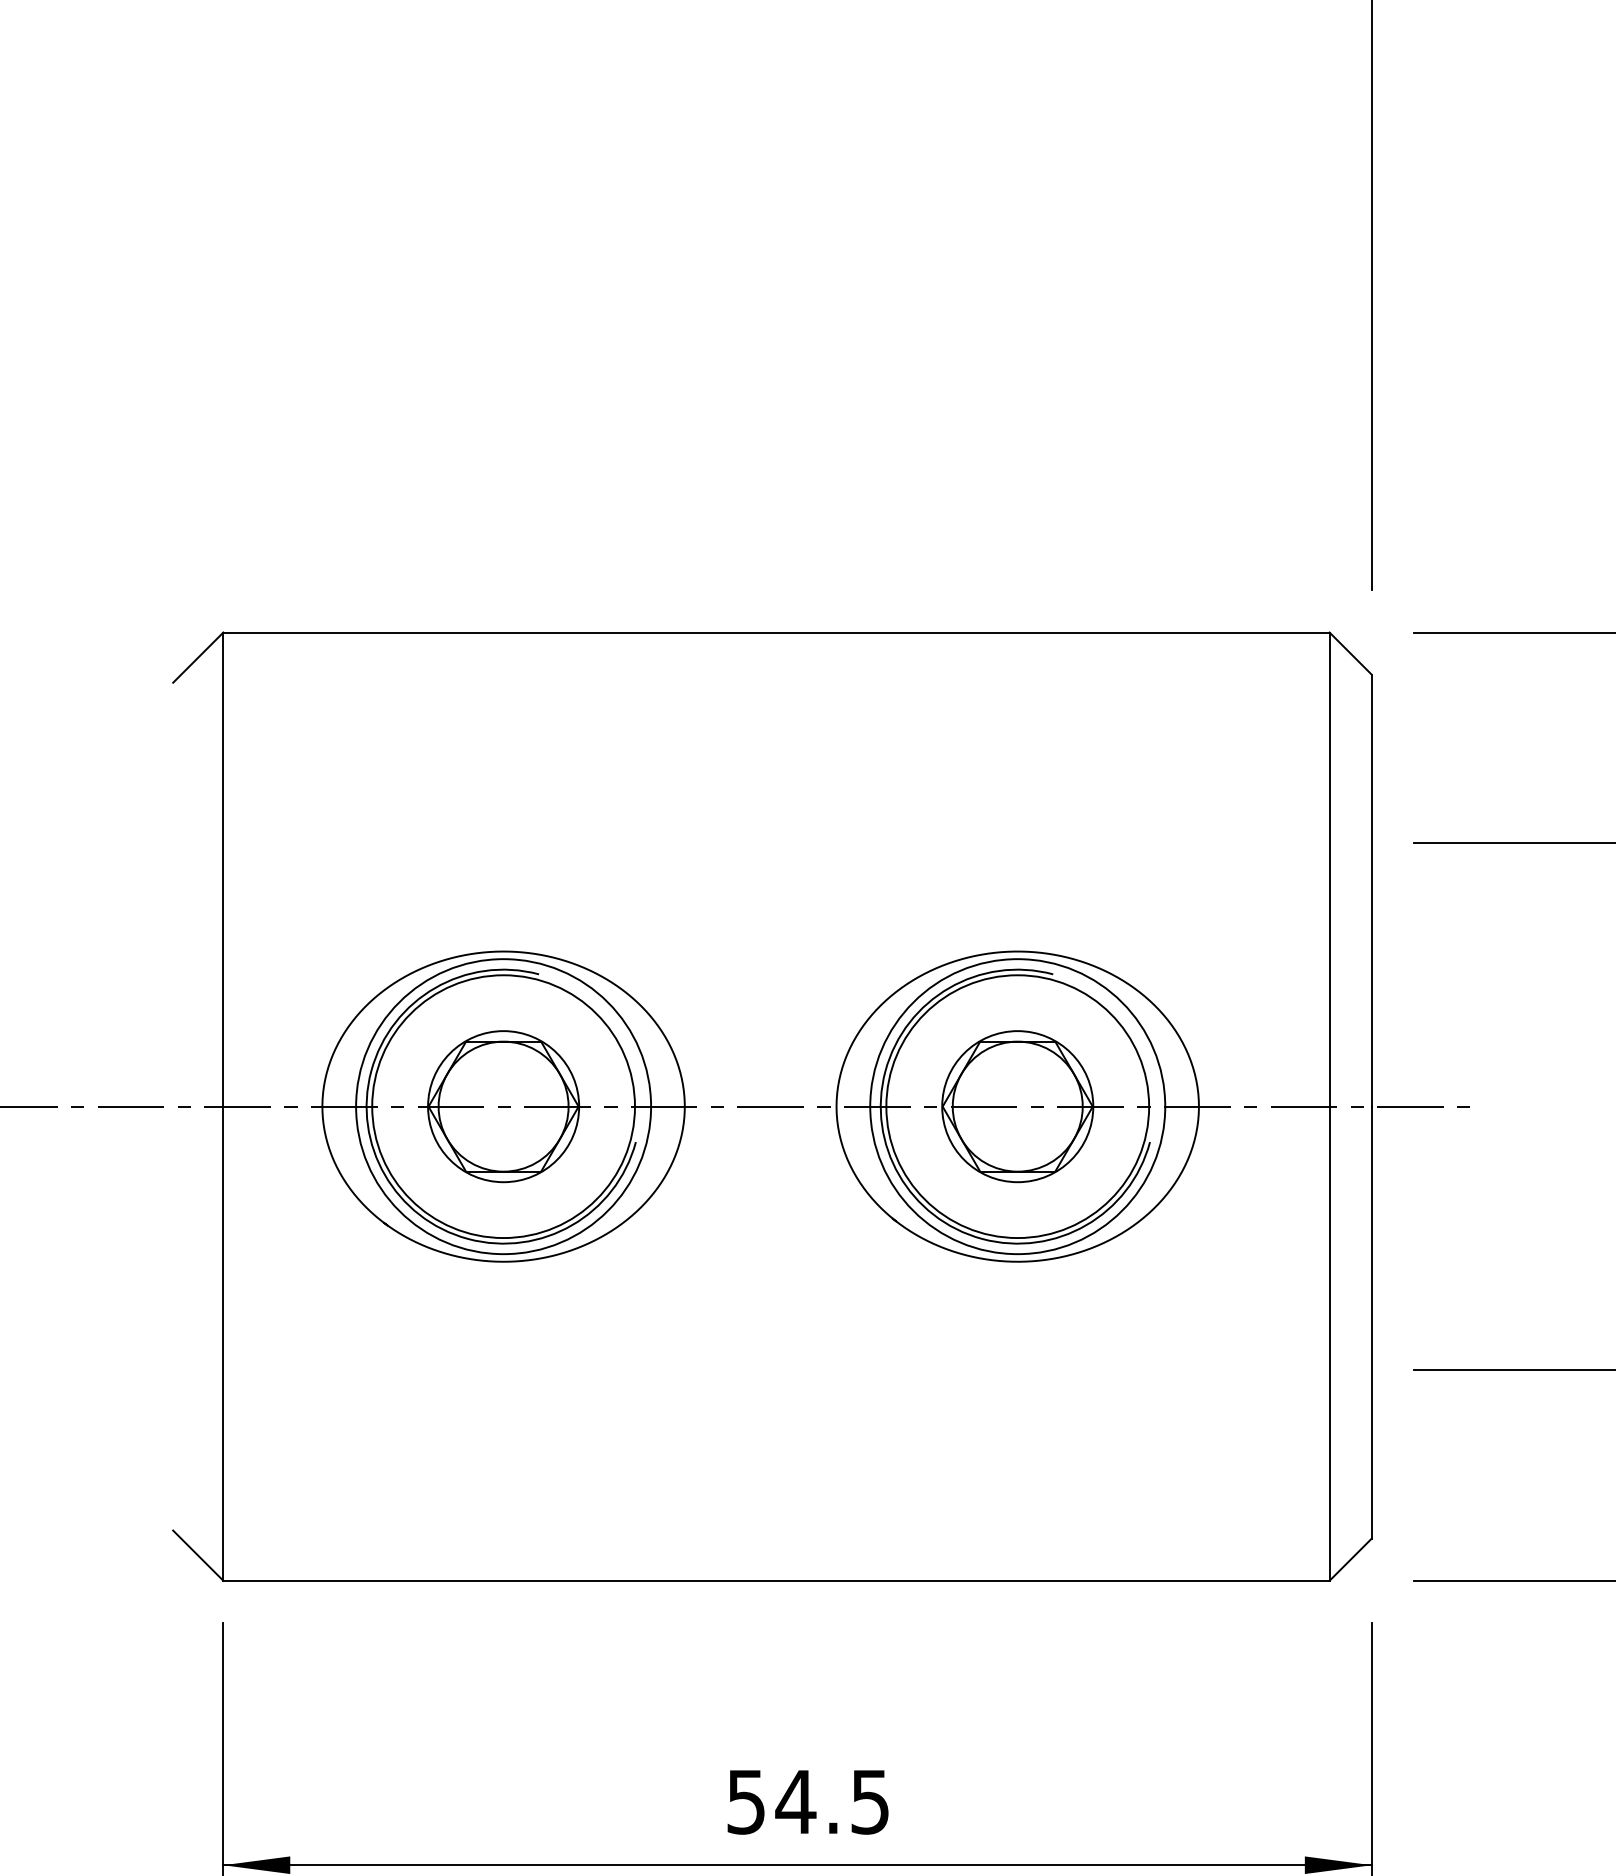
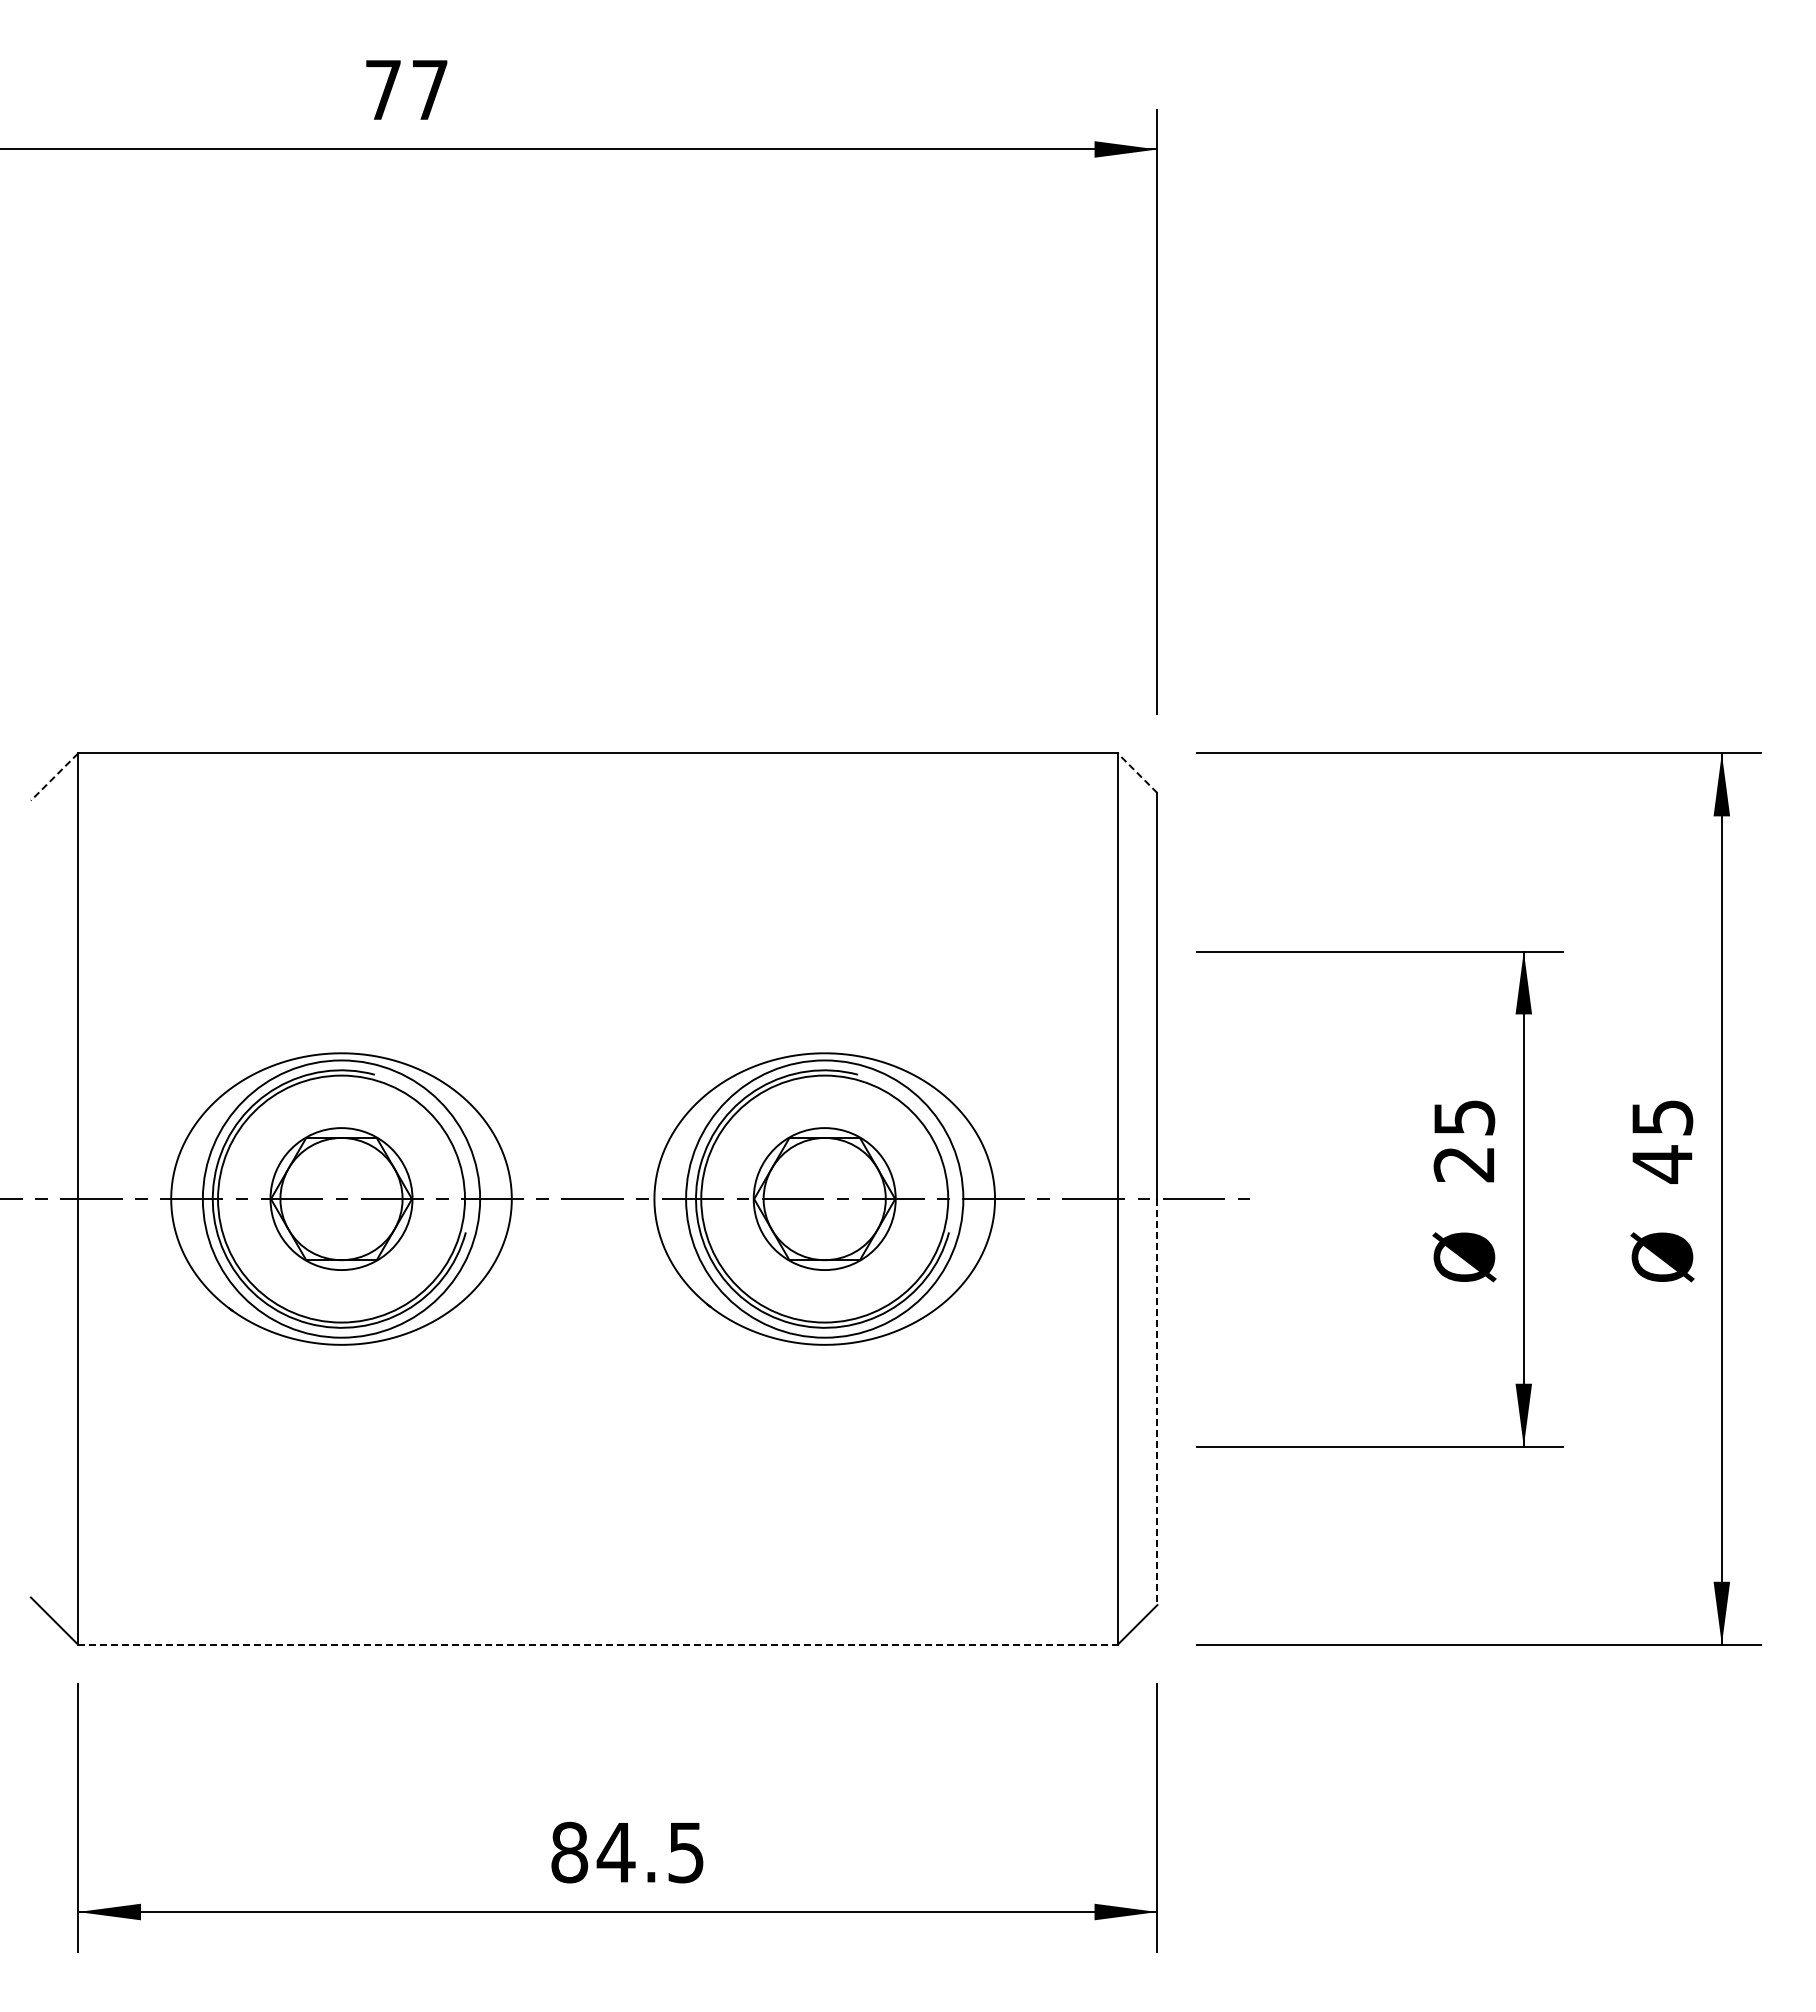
line: (1350, 652) -> (1137, 772), solid -> dashed
line: (198, 658) -> (54, 777), solid -> dashed
line: (1371, 1323) -> (1157, 1402), solid -> dashed
line: (775, 1580) -> (597, 1644), solid -> dashed
text: (746, 1801) -> (569, 1852), 54.5 -> 84.5

